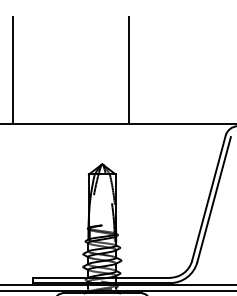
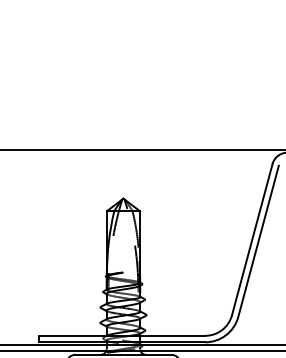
hatch: (71, 69) -> (86, 84), removed

